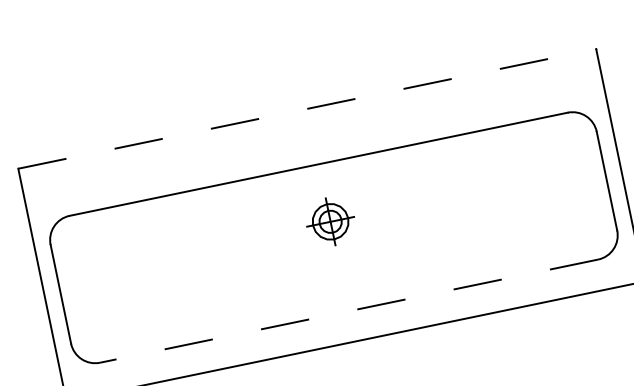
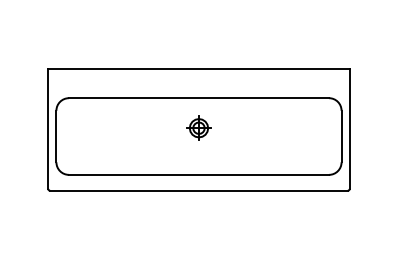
line: (308, 109) -> (199, 69), dashed -> solid
line: (348, 310) -> (198, 174), dashed -> solid

